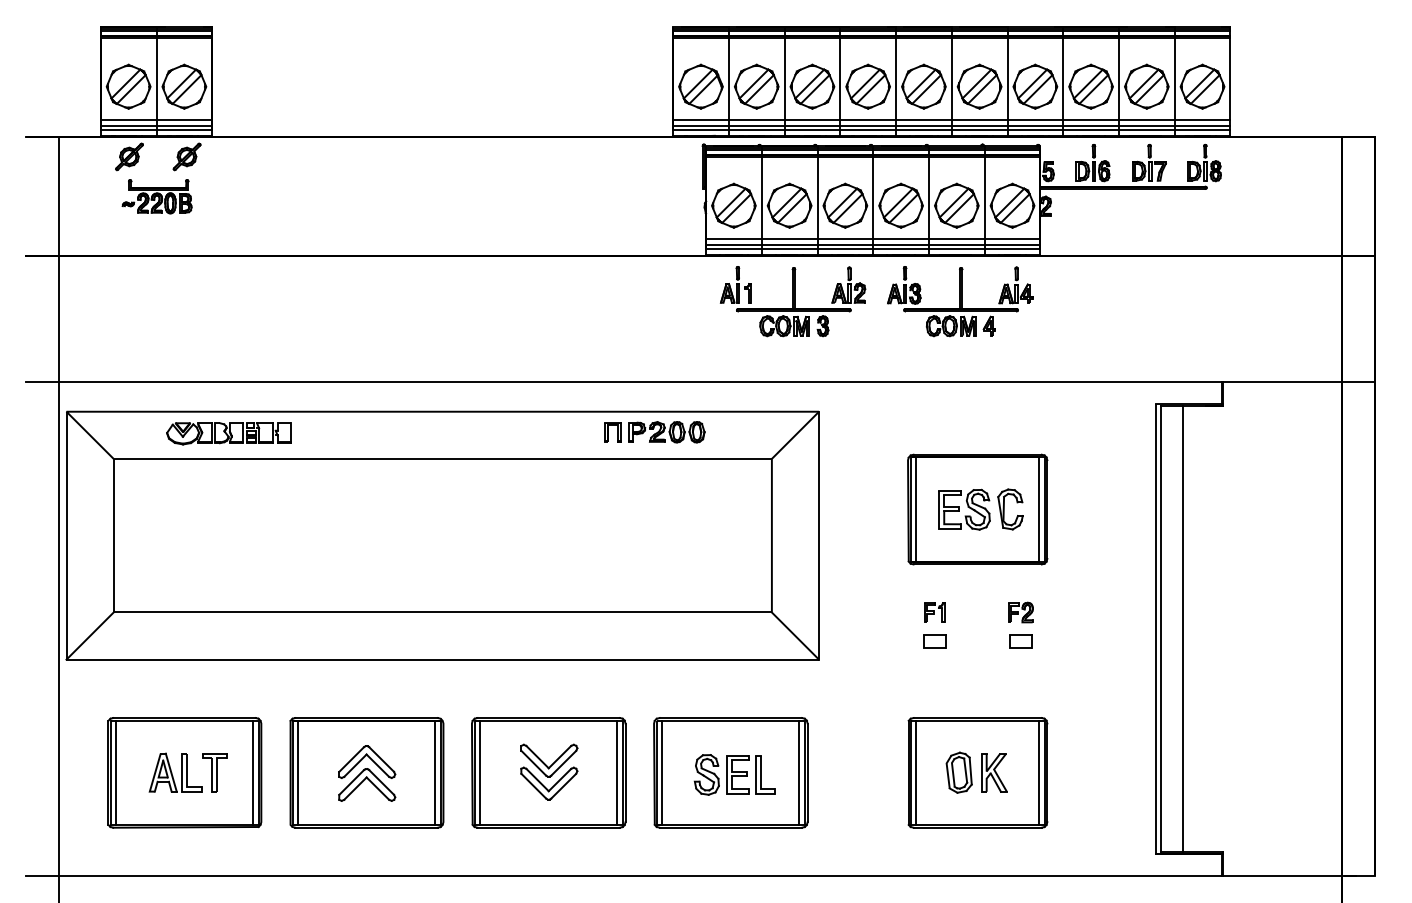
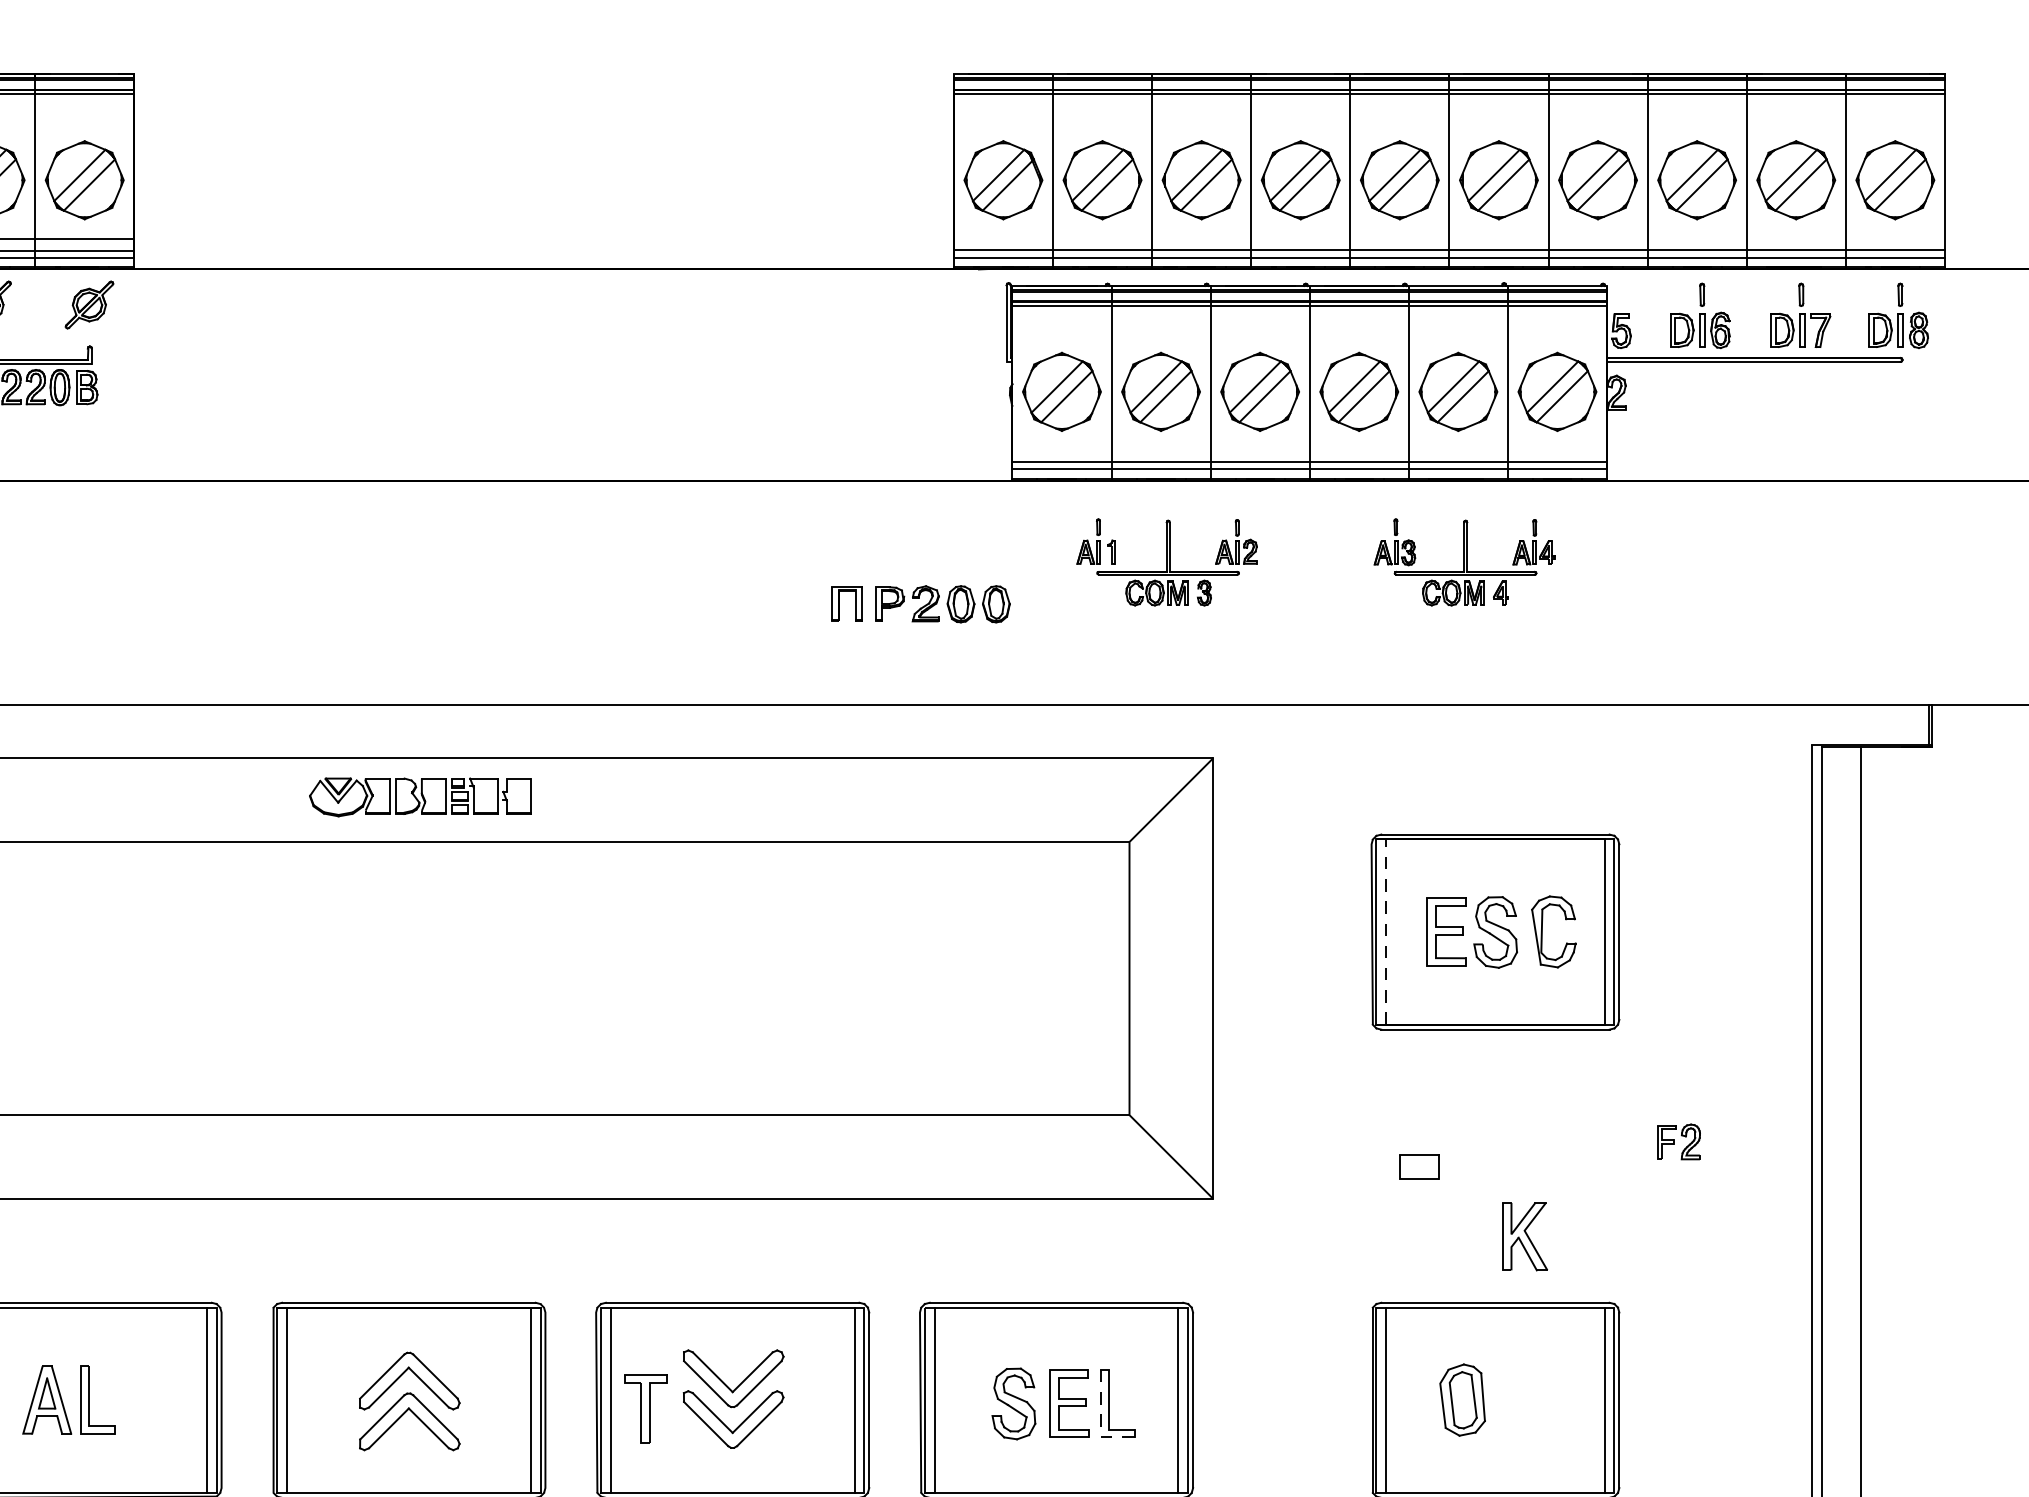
line: (951, 119) -> (1448, 238), removed
line: (873, 238) -> (1310, 450), removed
part: (792, 301) -> (1166, 562), size x0.7
part: (960, 301) -> (1464, 562), size x0.7
part: (654, 432) -> (920, 604), moved
part: (228, 433) -> (419, 796), moved
line: (916, 509) -> (1386, 931), solid -> dashed
part: (934, 612) -> (1418, 1115), removed
part: (1020, 612) -> (1678, 1141), moved
part: (1020, 641) -> (1571, 1166), removed
part: (214, 772) -> (645, 1408), moved
part: (994, 772) -> (1525, 1236), moved
line: (755, 785) -> (1100, 1422), solid -> dashed

